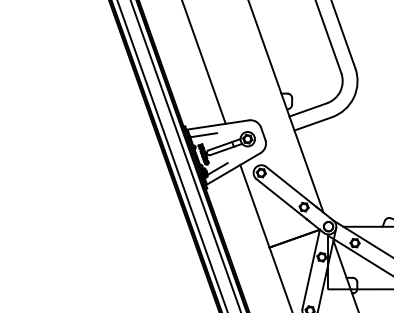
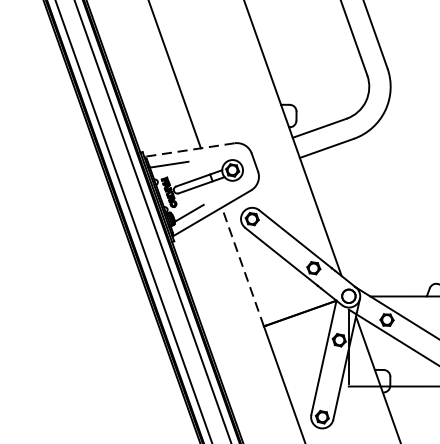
line: (217, 125) -> (189, 150), solid -> dashed
line: (254, 206) -> (242, 267), solid -> dashed

